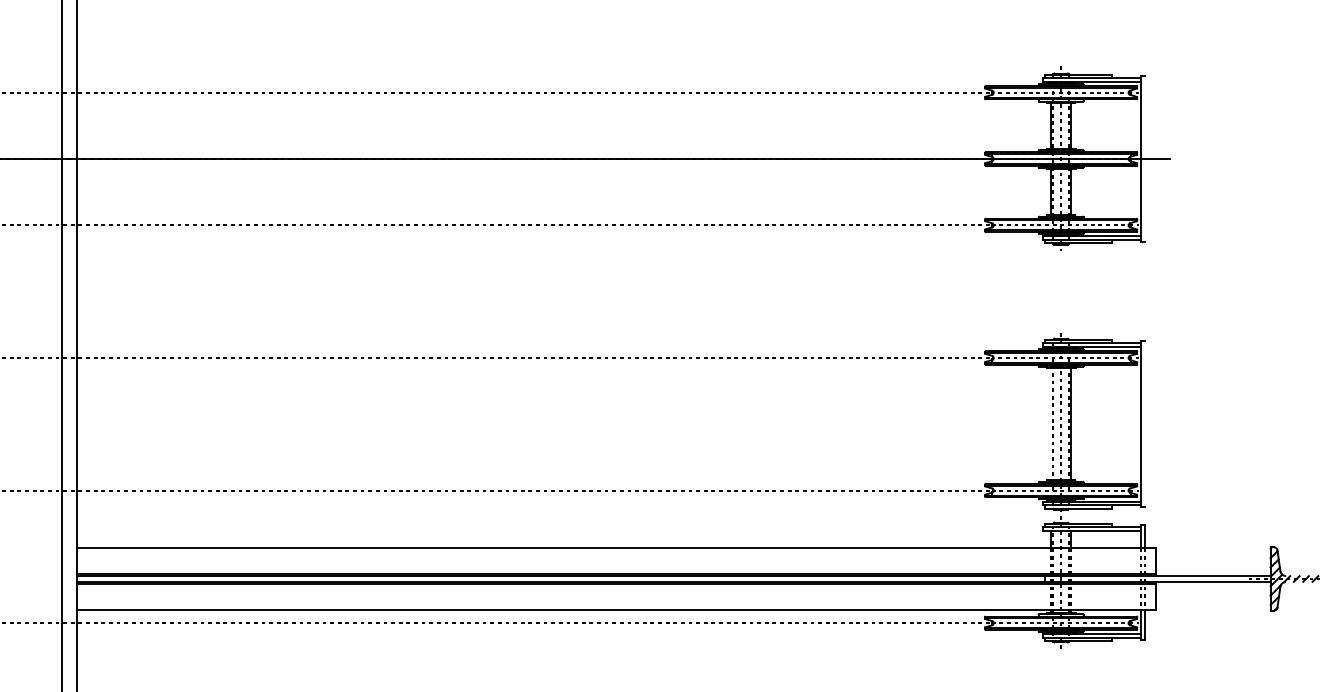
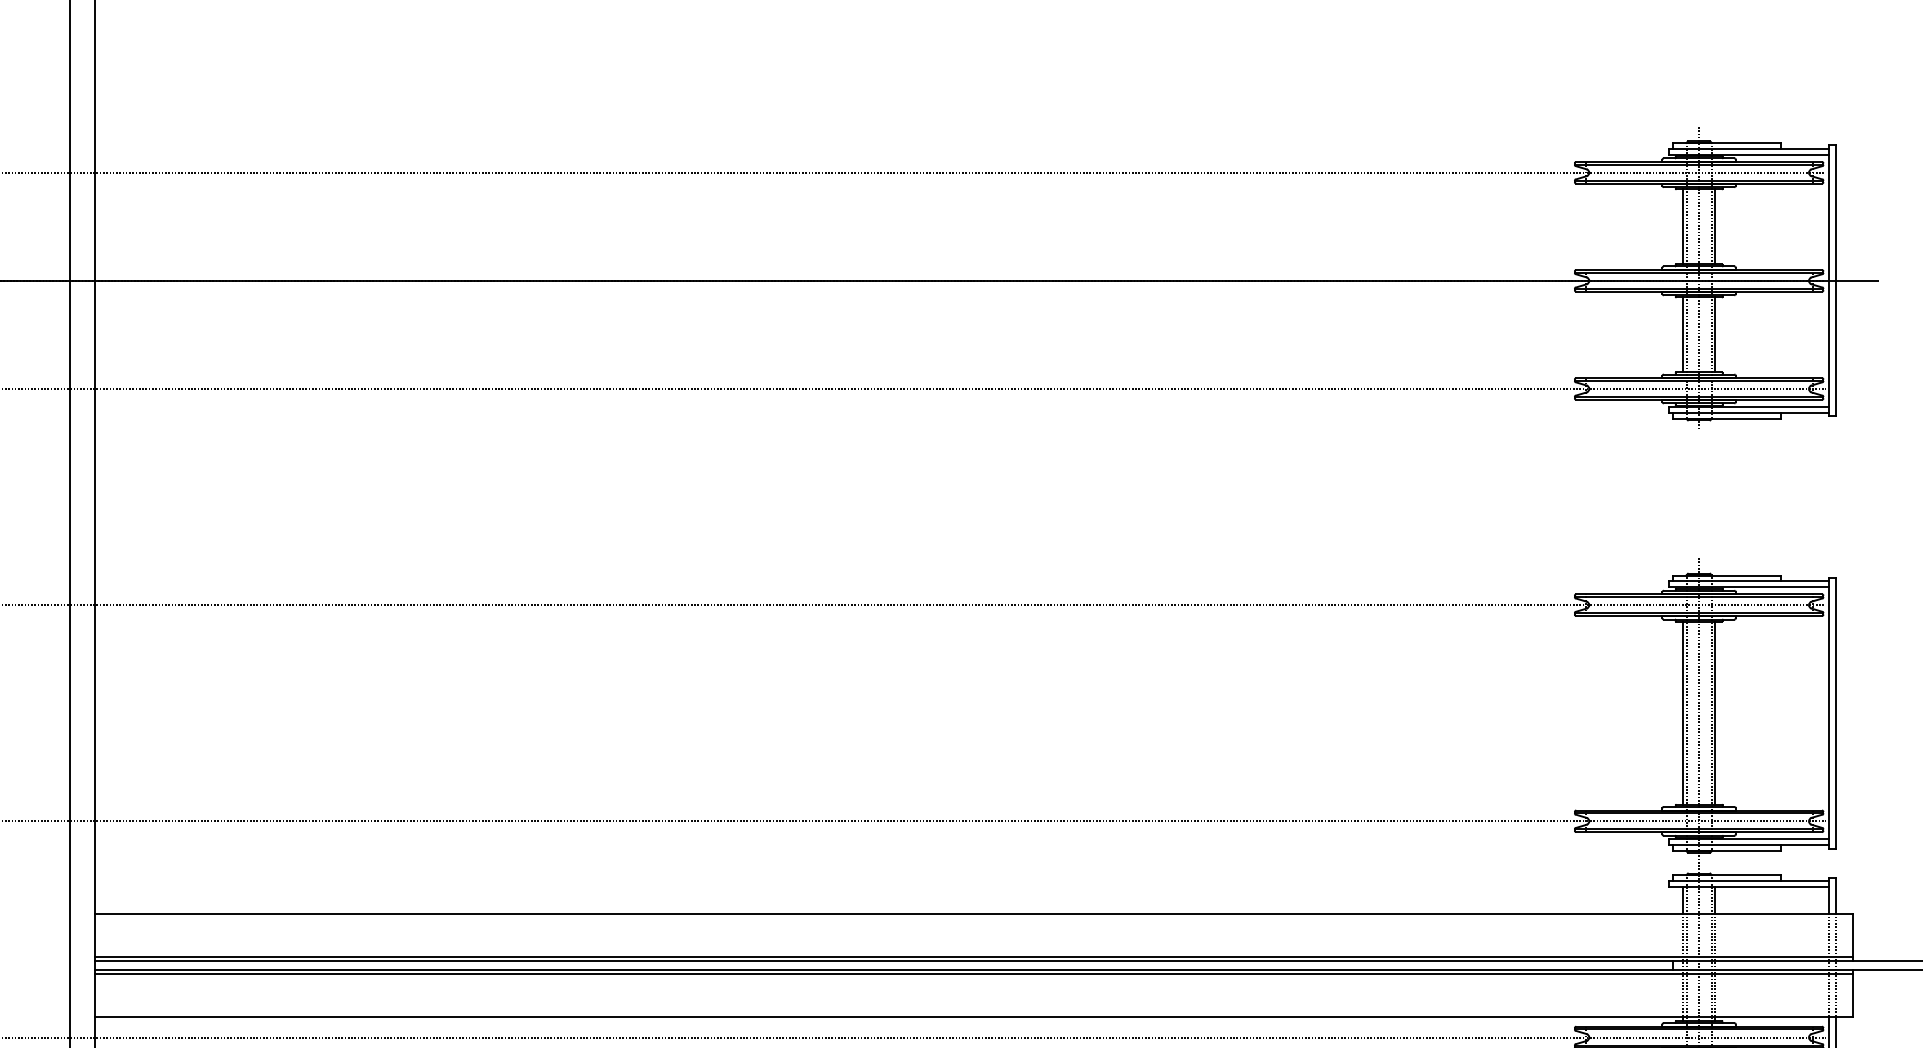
line: (1145, 158) -> (1836, 279), added
line: (1051, 424) -> (1683, 713), added
line: (1145, 424) -> (1836, 713), added

